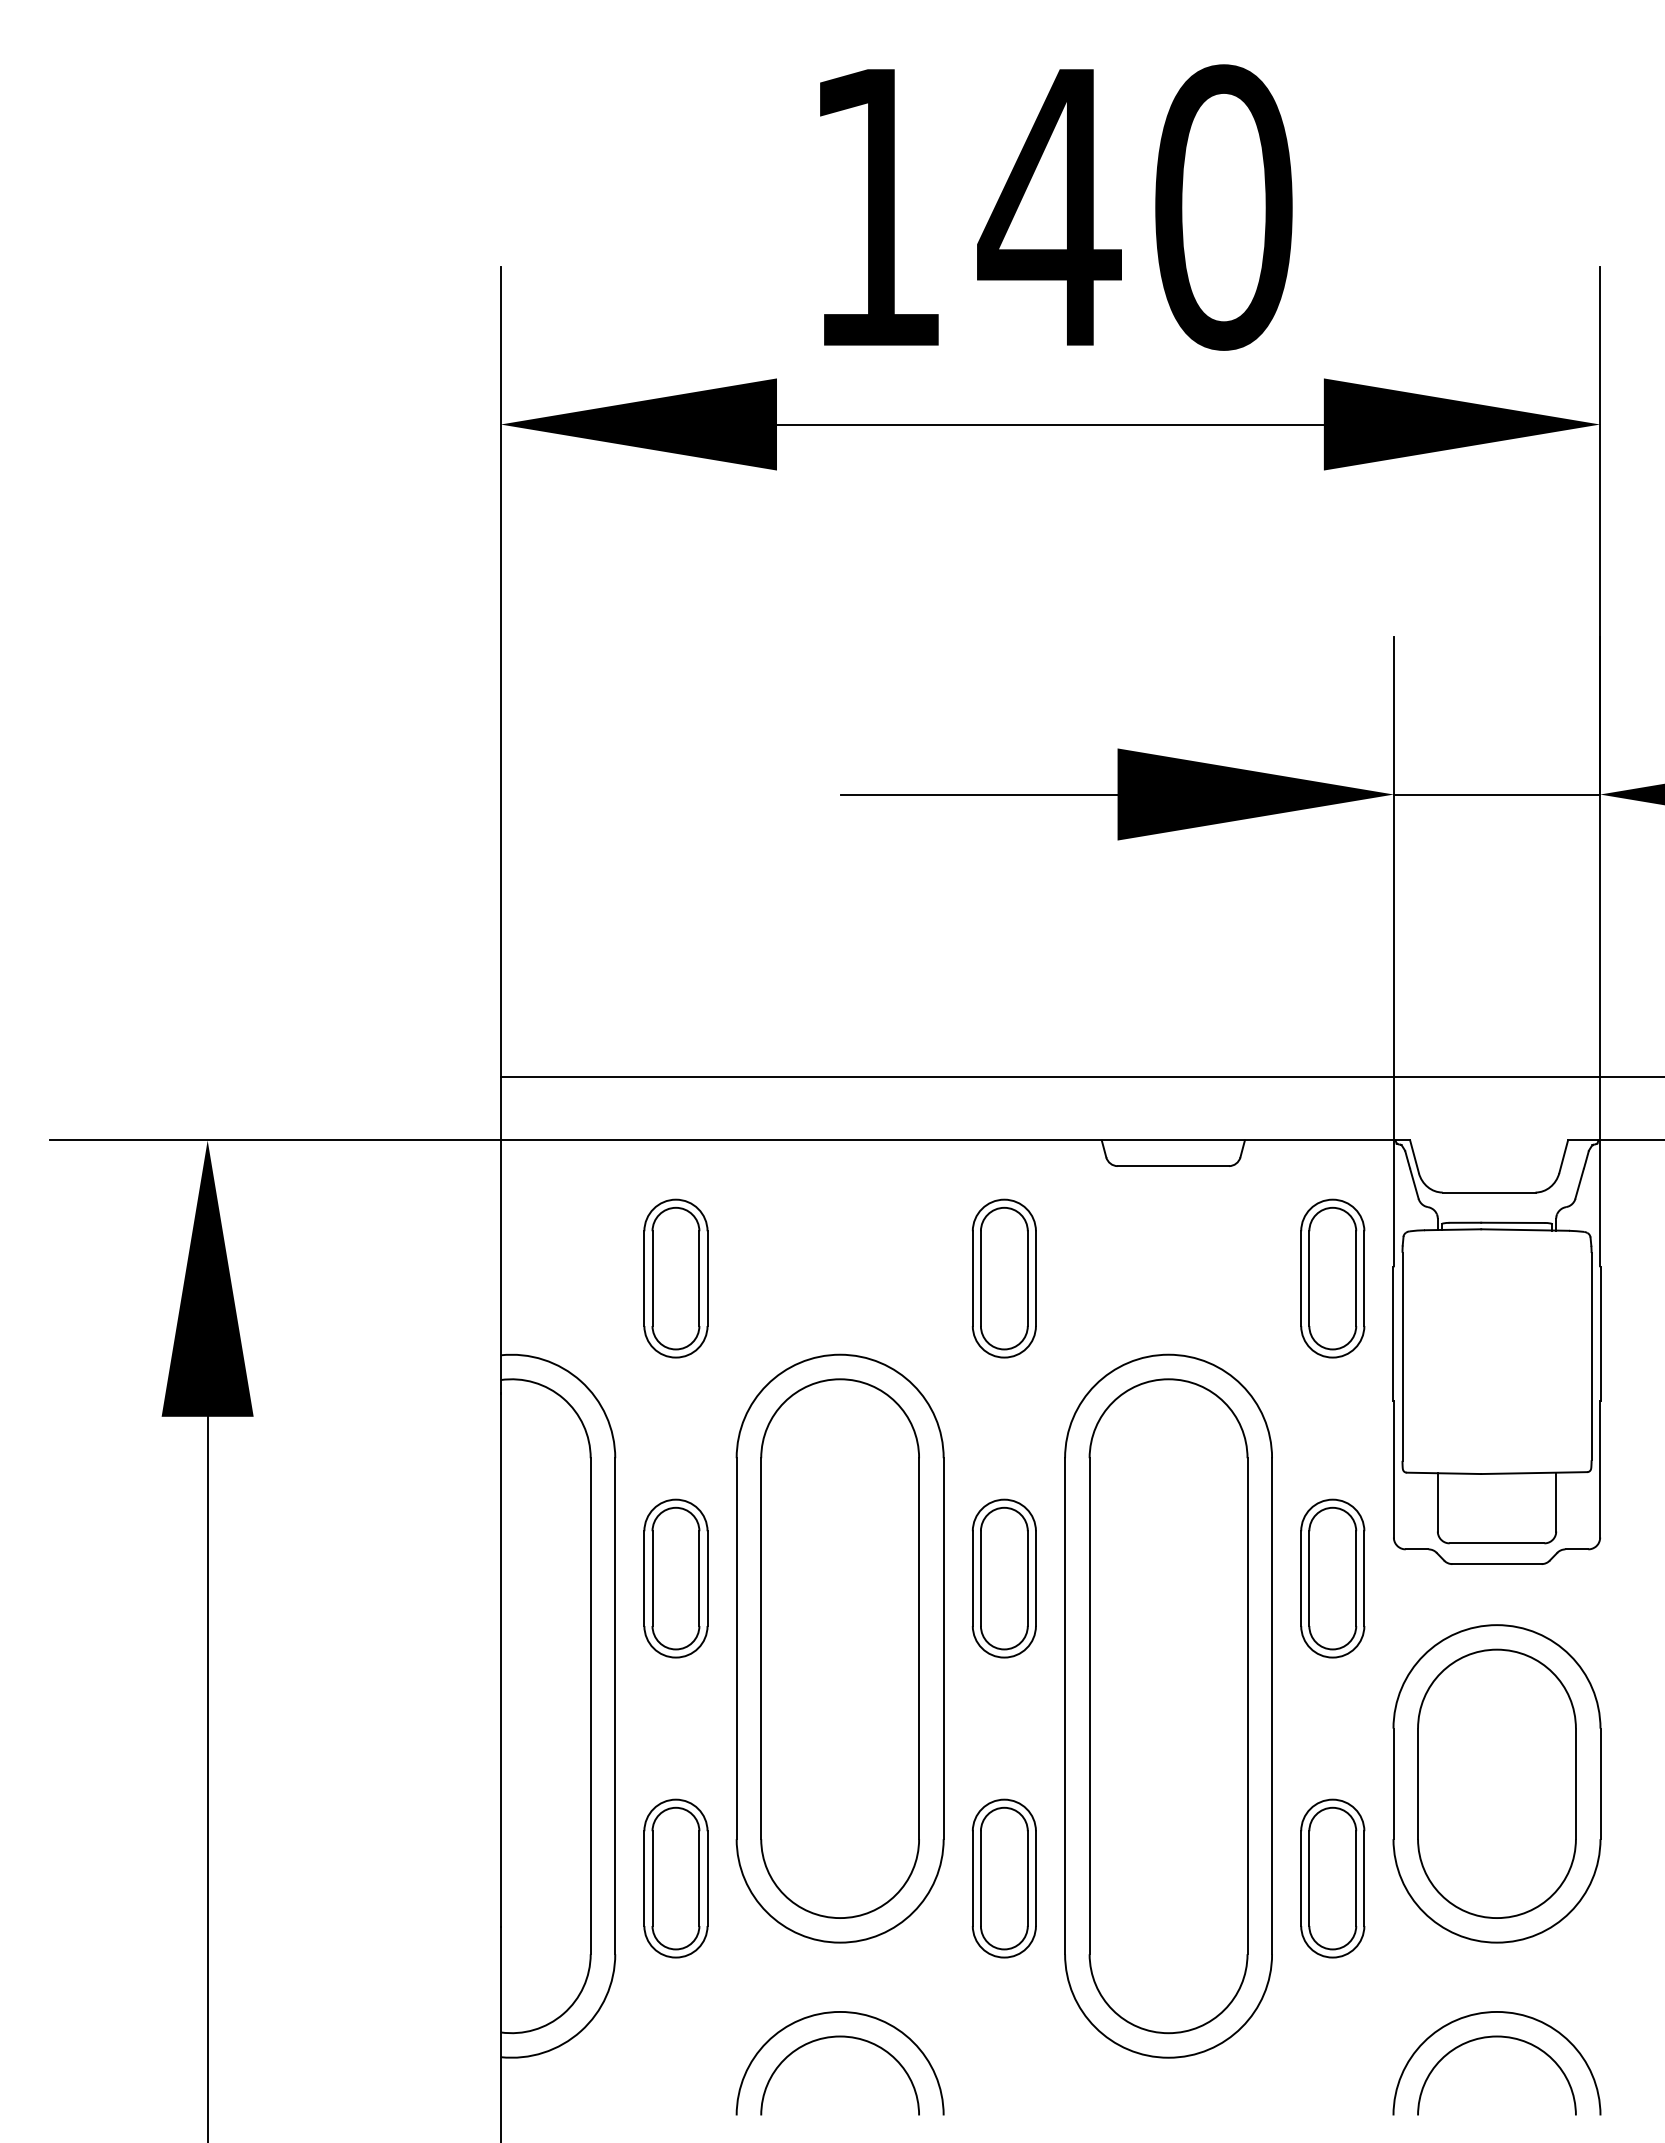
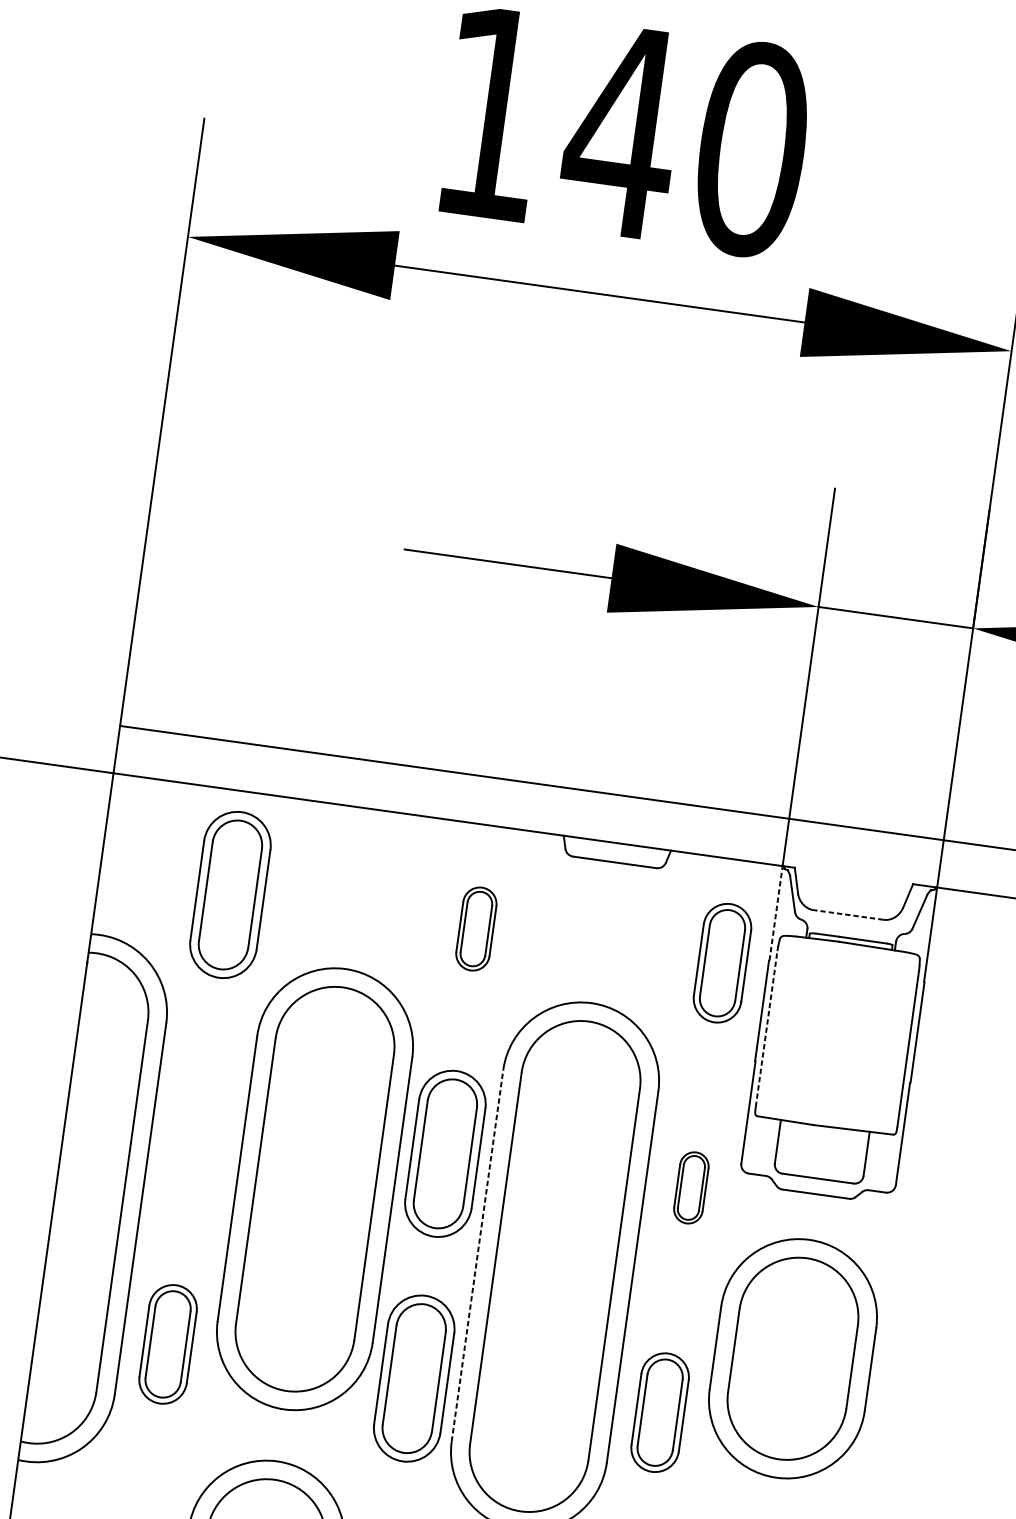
line: (1488, 1192) -> (848, 914), solid -> dashed
line: (1393, 1203) -> (775, 913), solid -> dashed
part: (675, 1278) -> (230, 894), size x1.4
part: (1003, 1278) -> (475, 928), size x0.7
line: (1402, 1356) -> (766, 1028), solid -> dashed
part: (675, 1578) -> (198, 1119), removed
part: (1003, 1578) -> (444, 1153), size x1.4
part: (1332, 1578) -> (691, 1187), size x0.6
line: (1065, 1705) -> (477, 1255), solid -> dashed
part: (1003, 1878) -> (413, 1378), size x1.4

